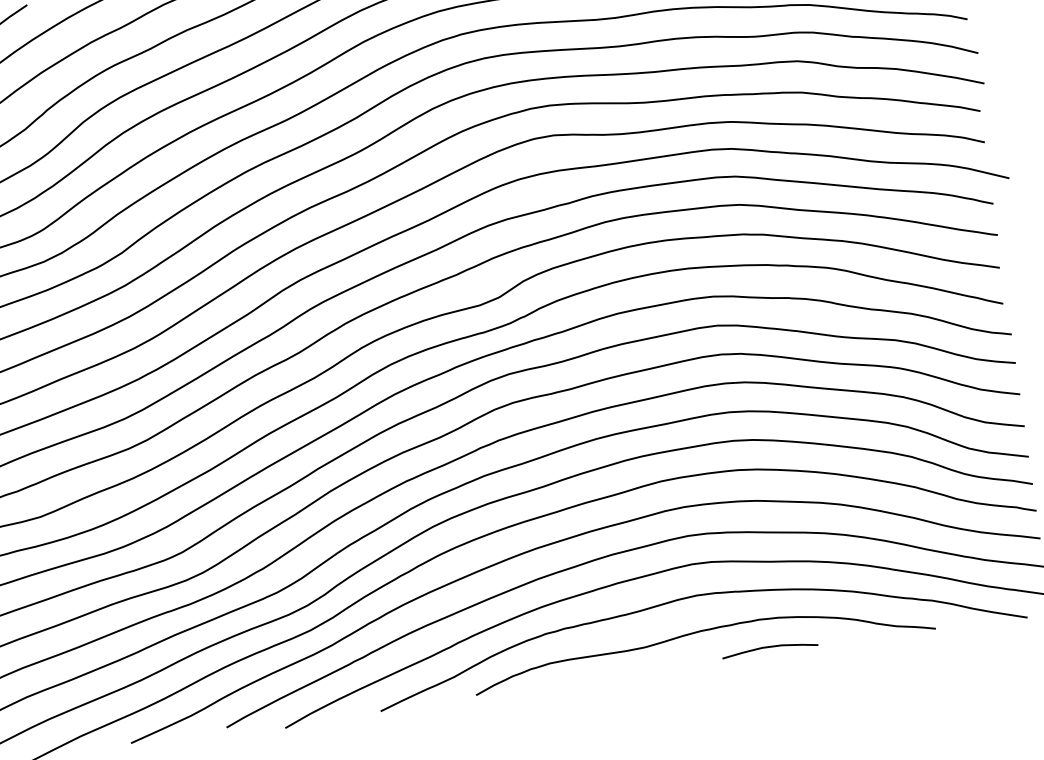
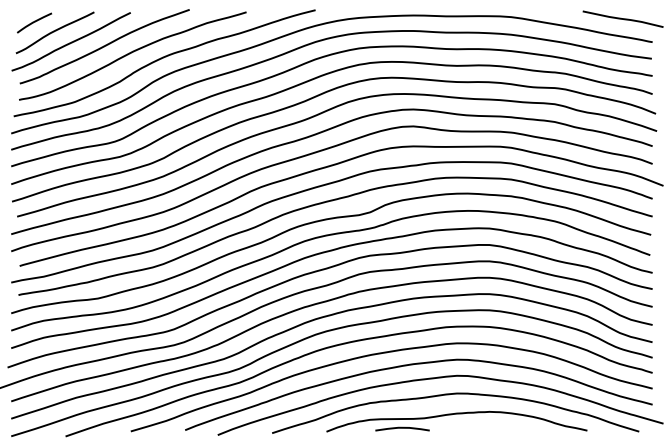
curve: (769, 648) -> (402, 428), moved

